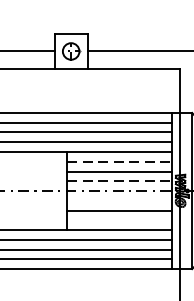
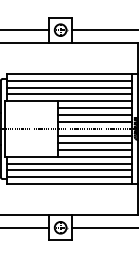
line: (120, 162) -> (95, 108), dashed -> solid
line: (120, 181) -> (95, 122), dashed -> solid
line: (118, 200) -> (94, 135), added
line: (118, 219) -> (94, 149), added

